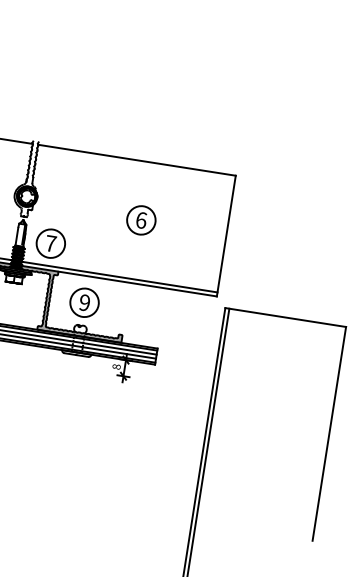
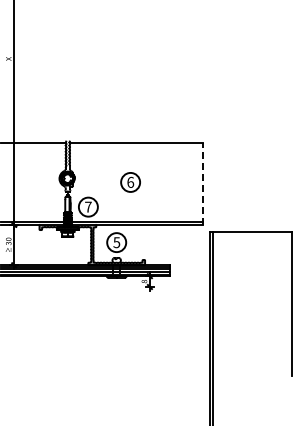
part: (141, 220) -> (130, 182), moved
line: (226, 236) -> (203, 184), solid -> dashed
text: (84, 302) -> (116, 242), 9 -> 5

